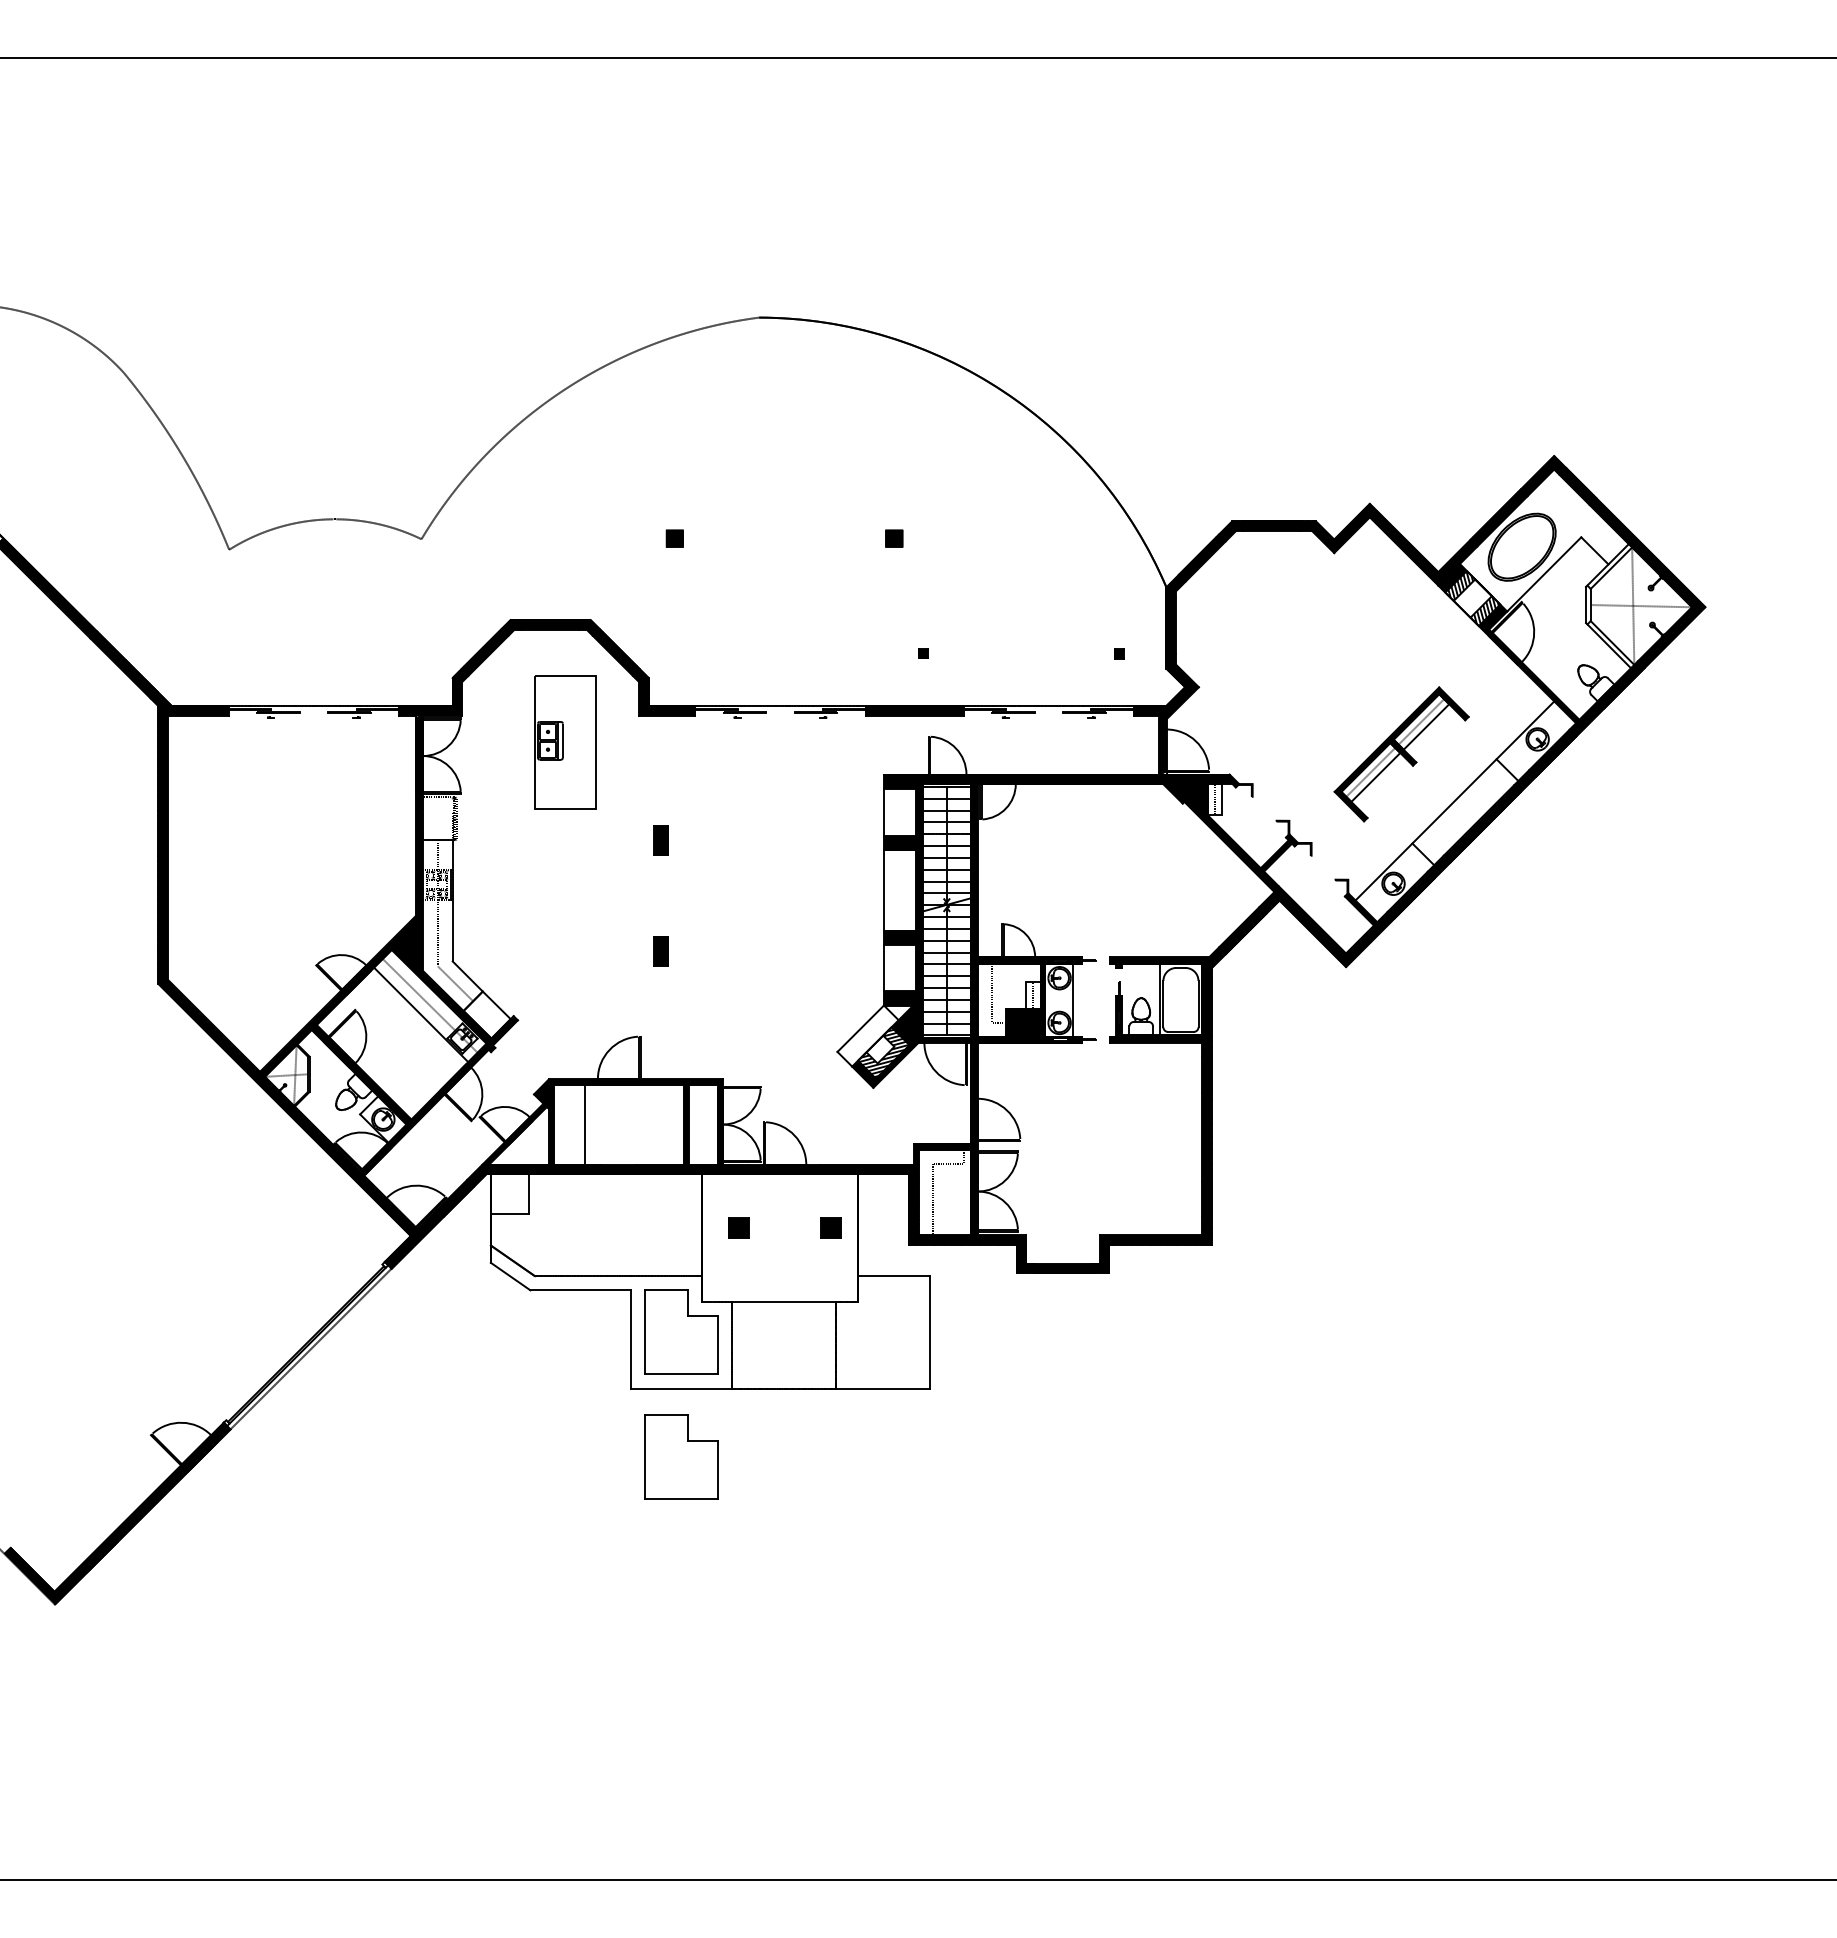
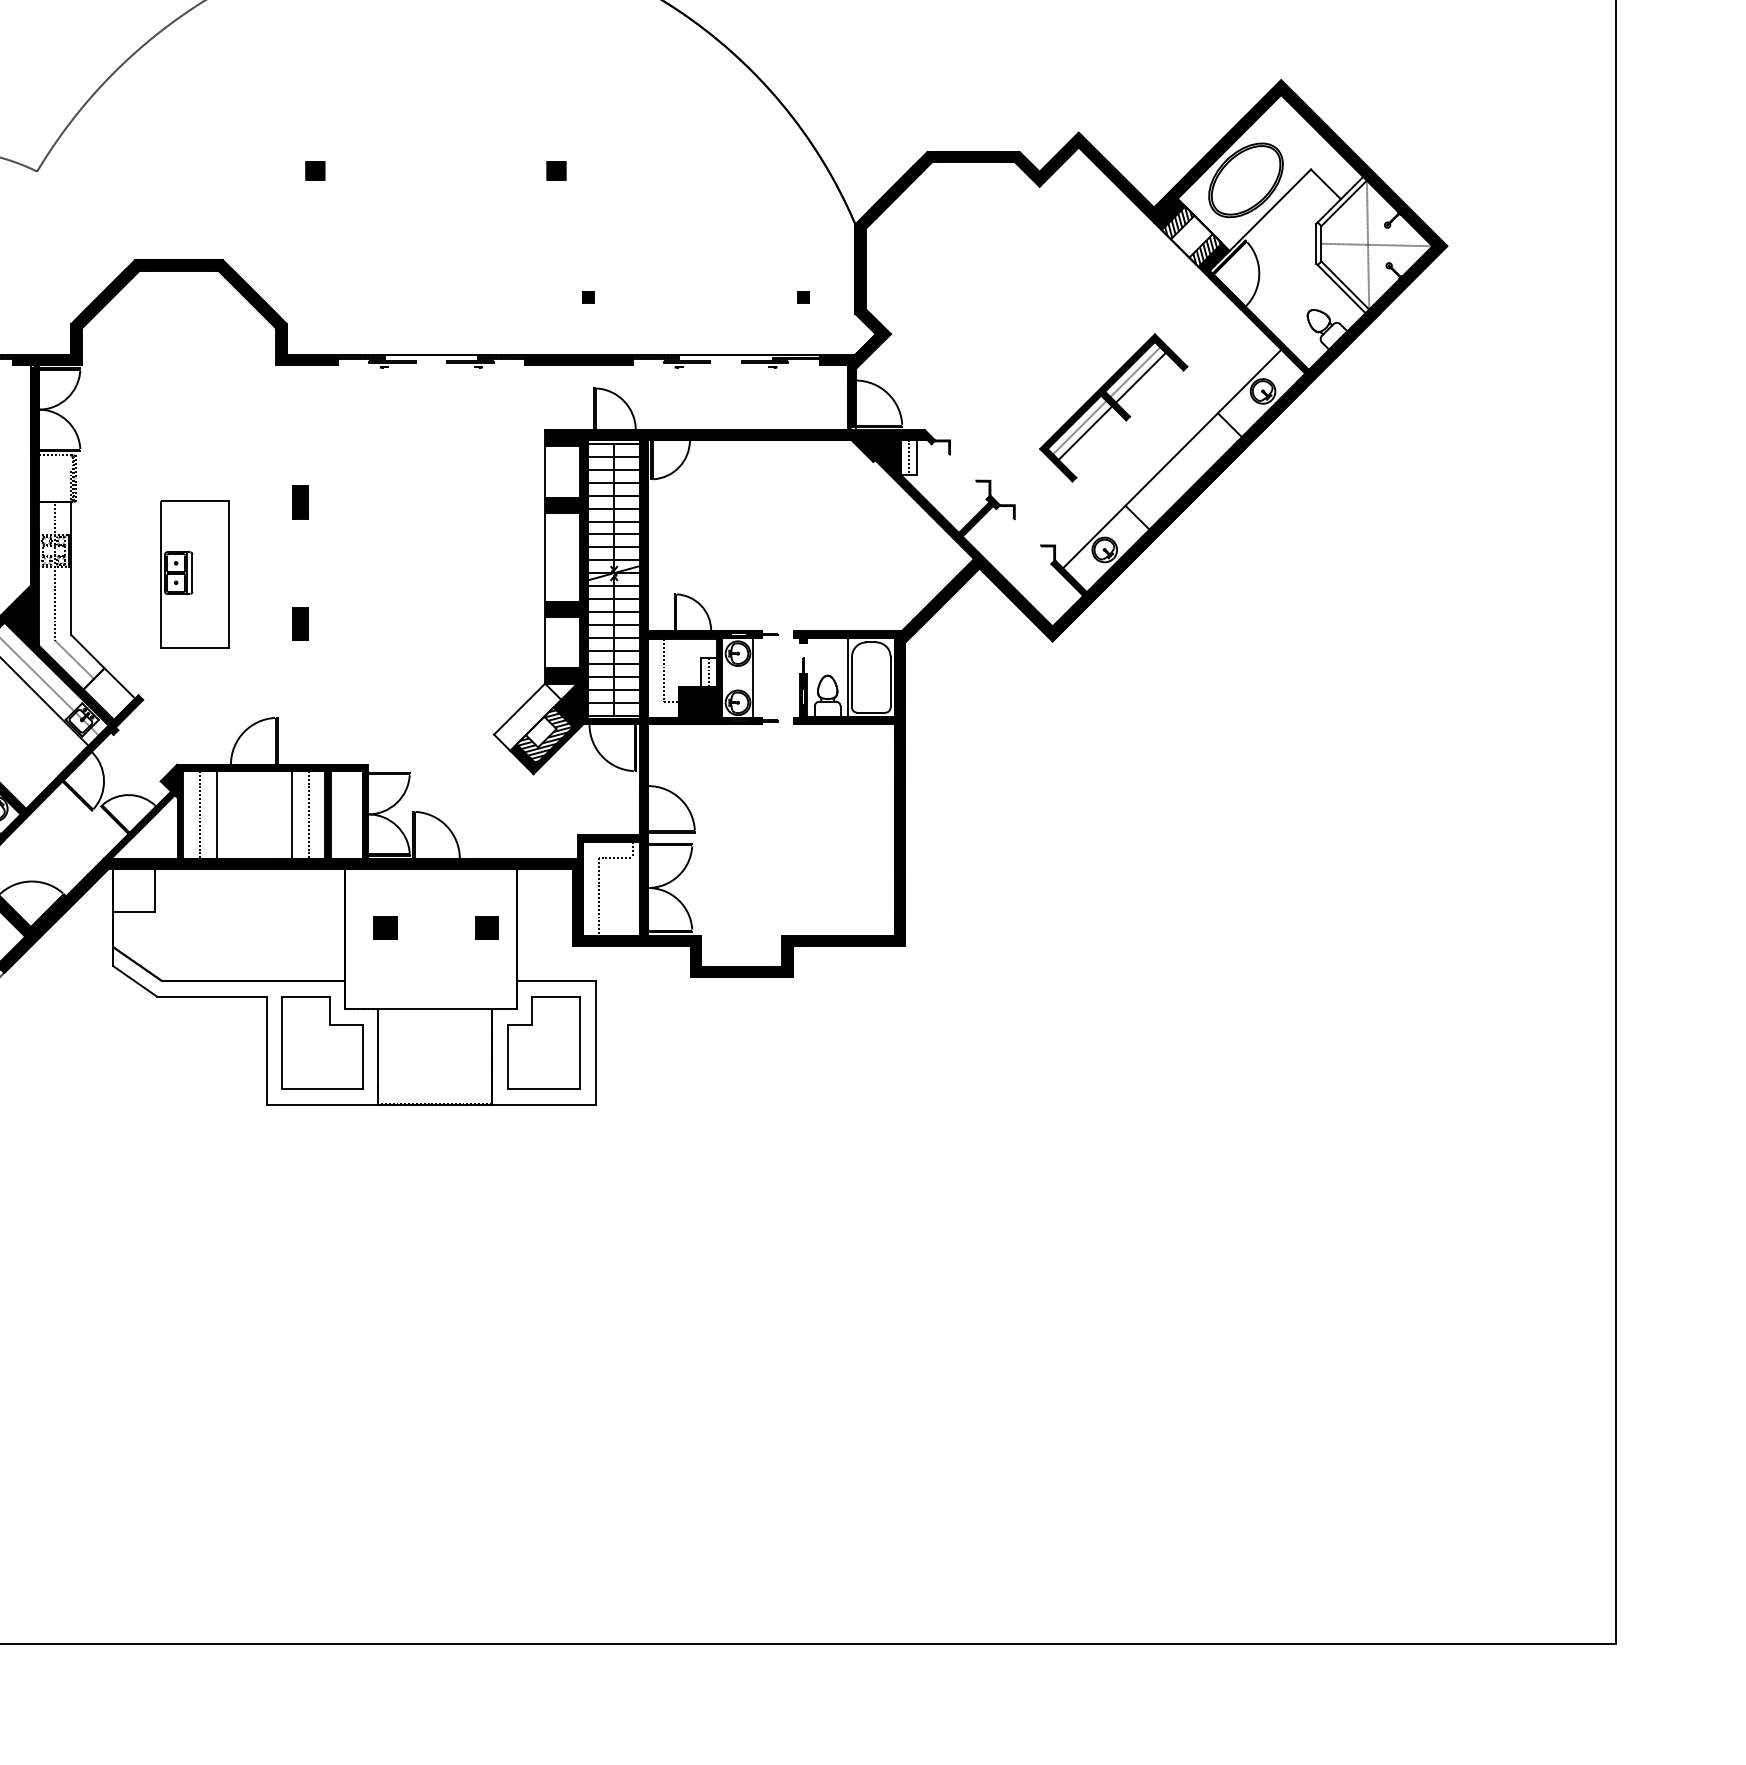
part: (565, 742) -> (195, 574), moved
line: (569, 1124) -> (199, 814), added
line: (653, 1124) -> (292, 814), added
line: (668, 1124) -> (308, 814), added
part: (882, 1331) -> (543, 1041), added
part: (681, 1456) -> (322, 1178), removed

